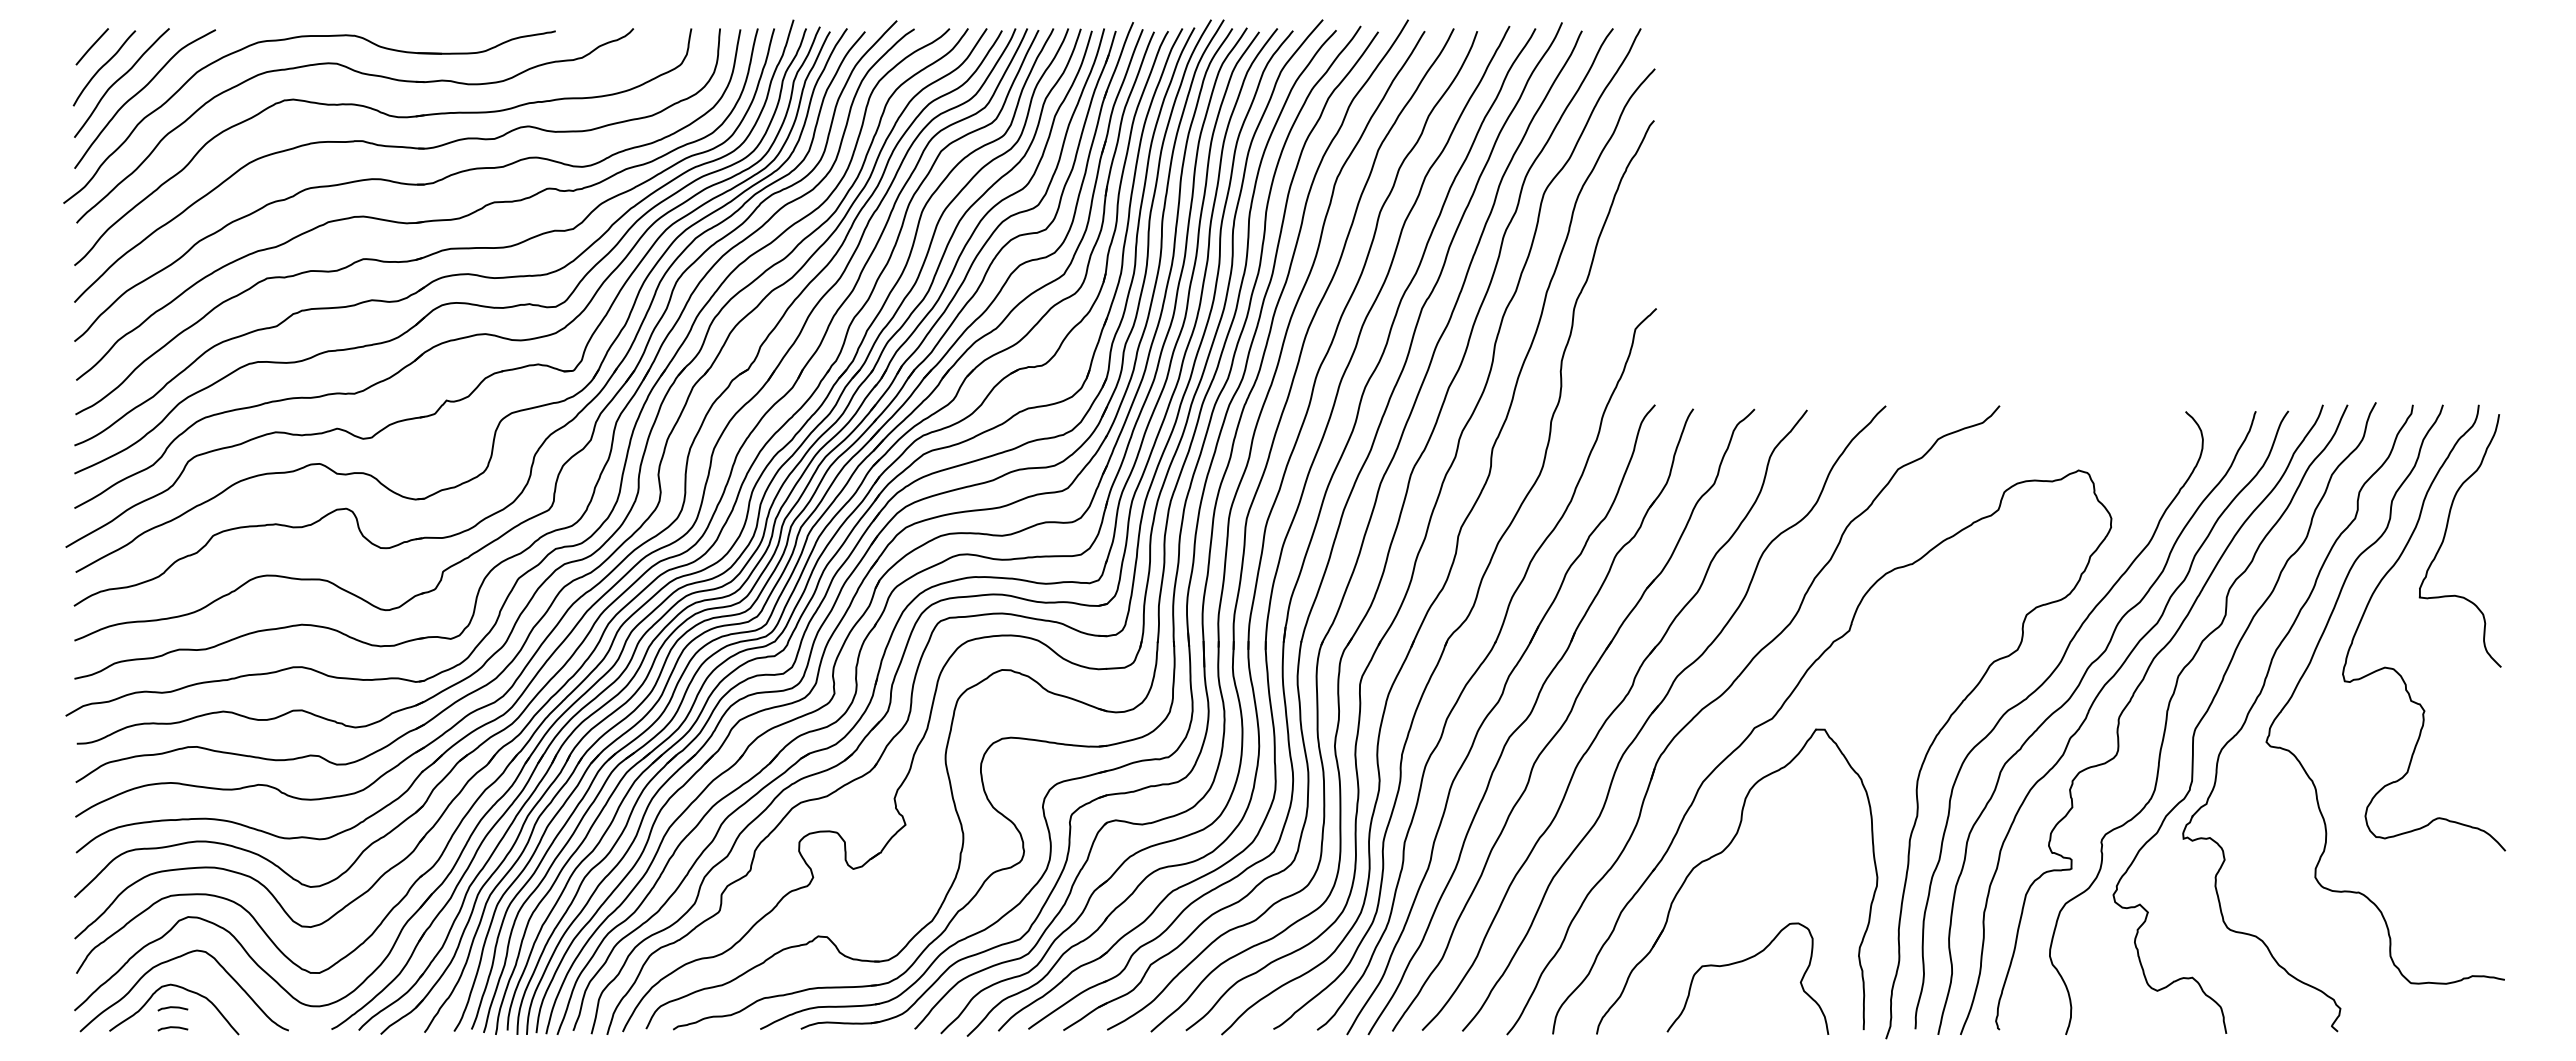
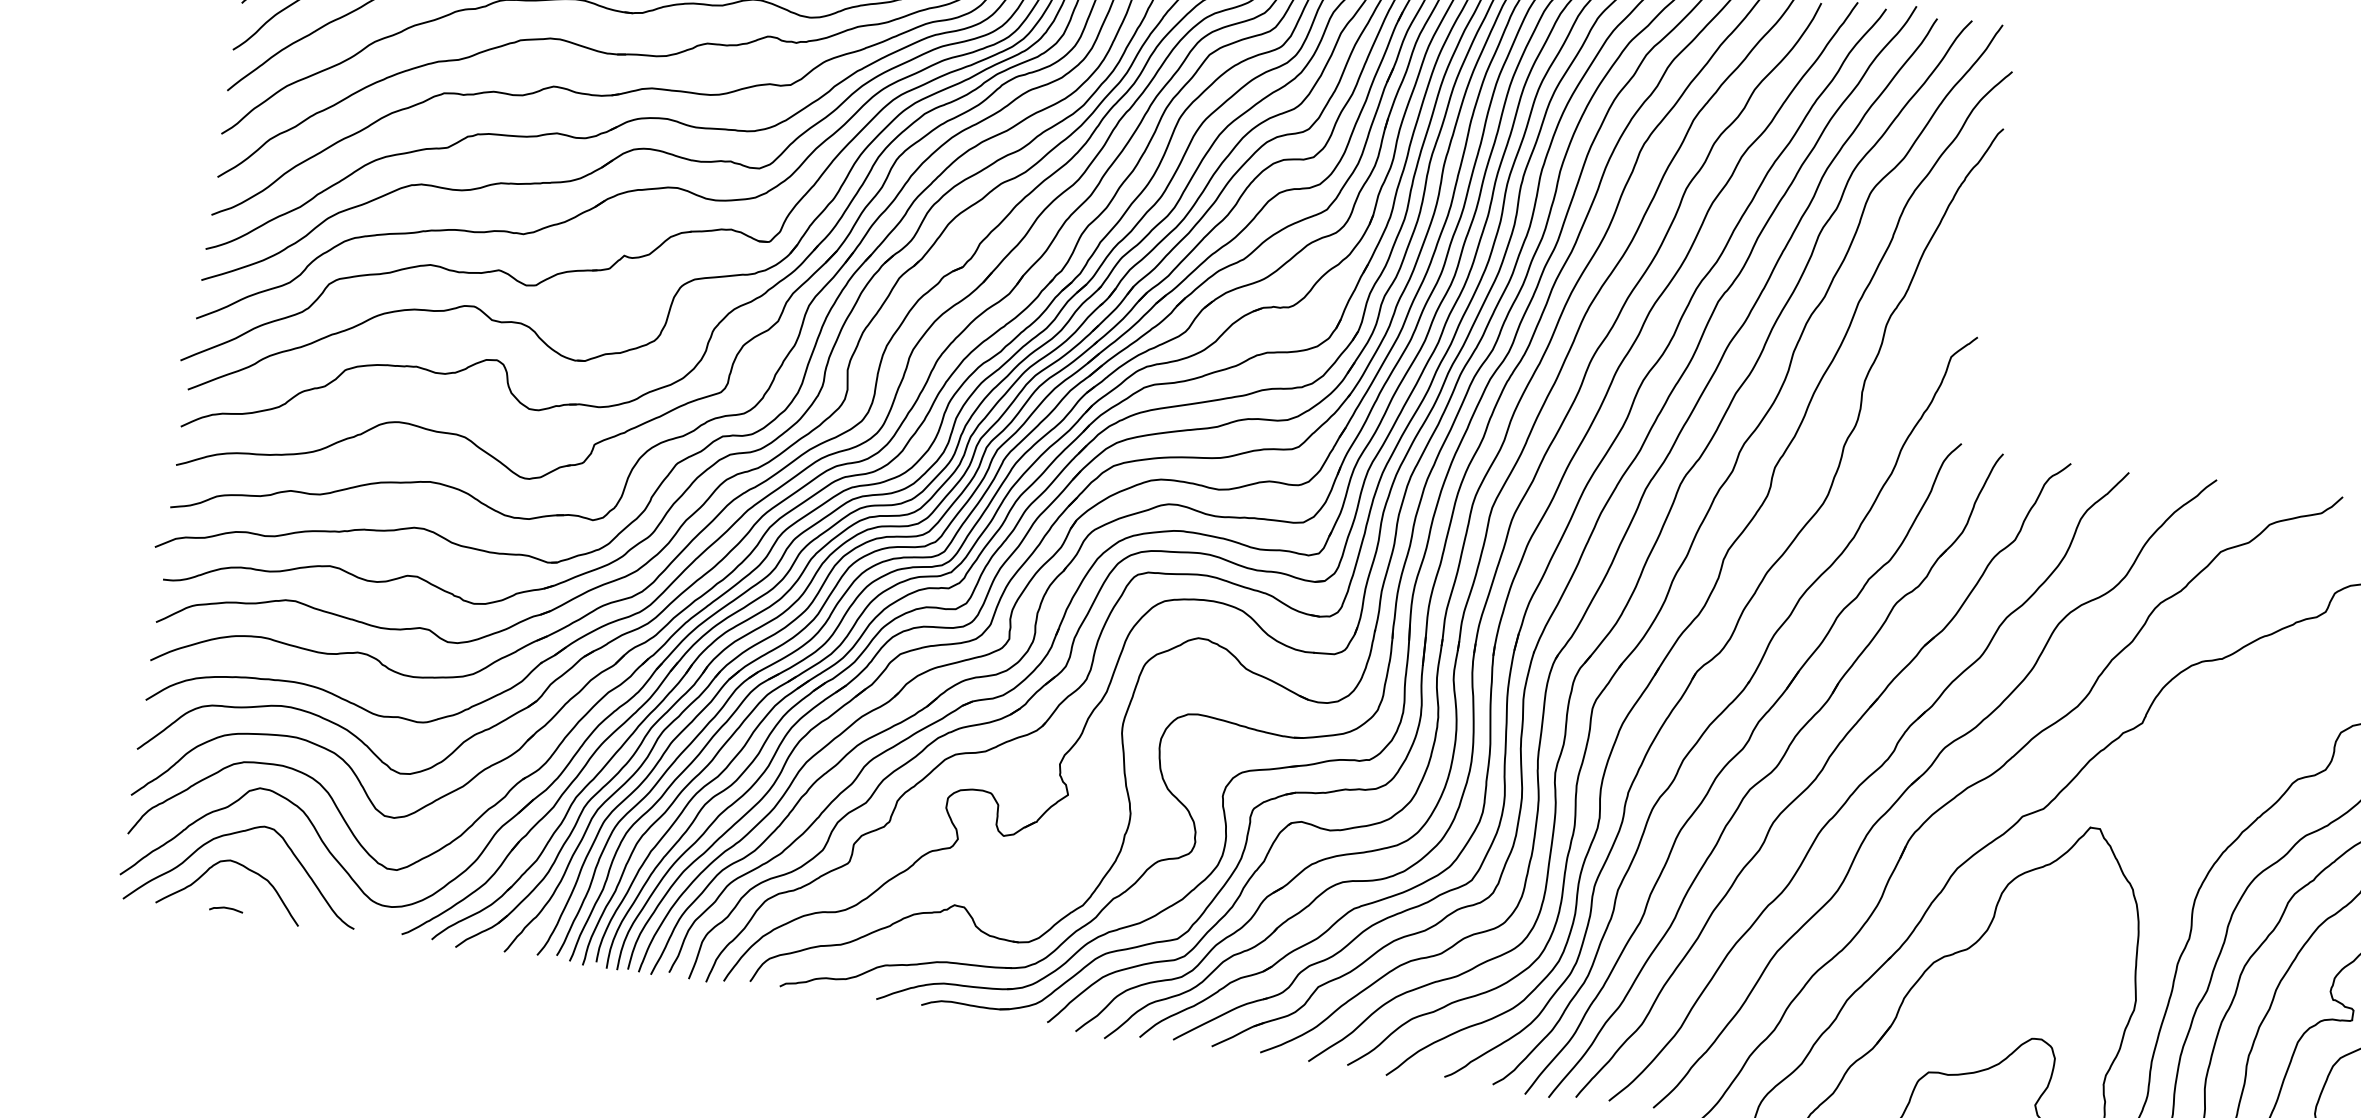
curve: (172, 1008) -> (228, 887), removed

